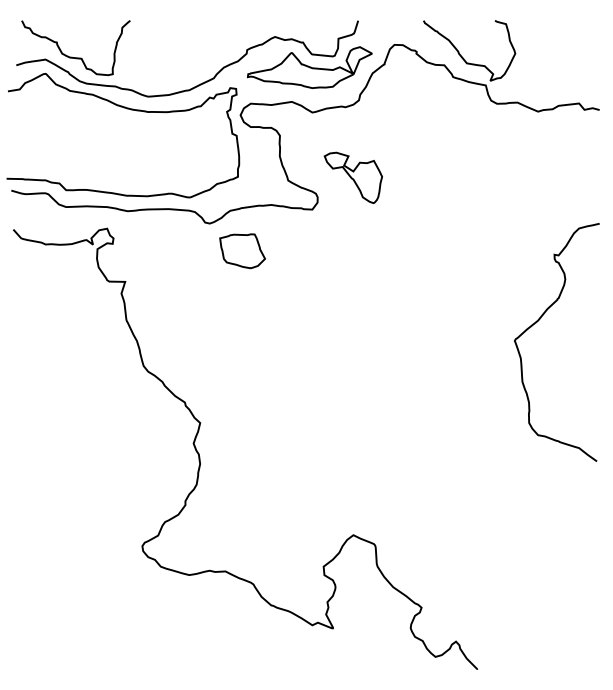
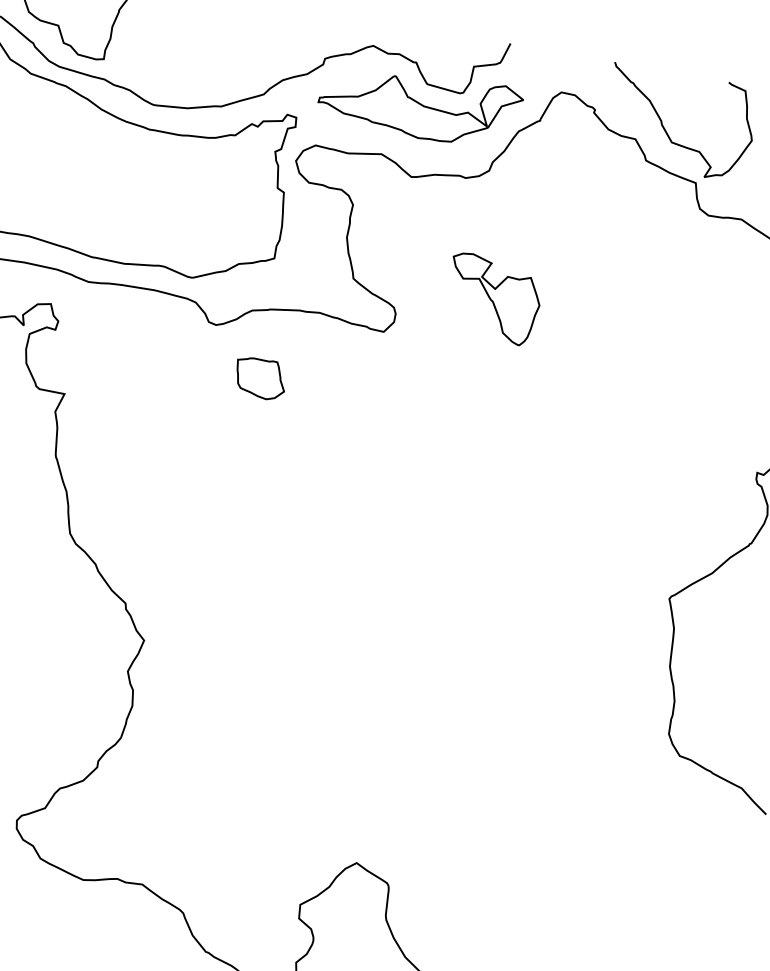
part: (352, 177) -> (491, 298), moved
part: (242, 251) -> (260, 378), size x0.7

